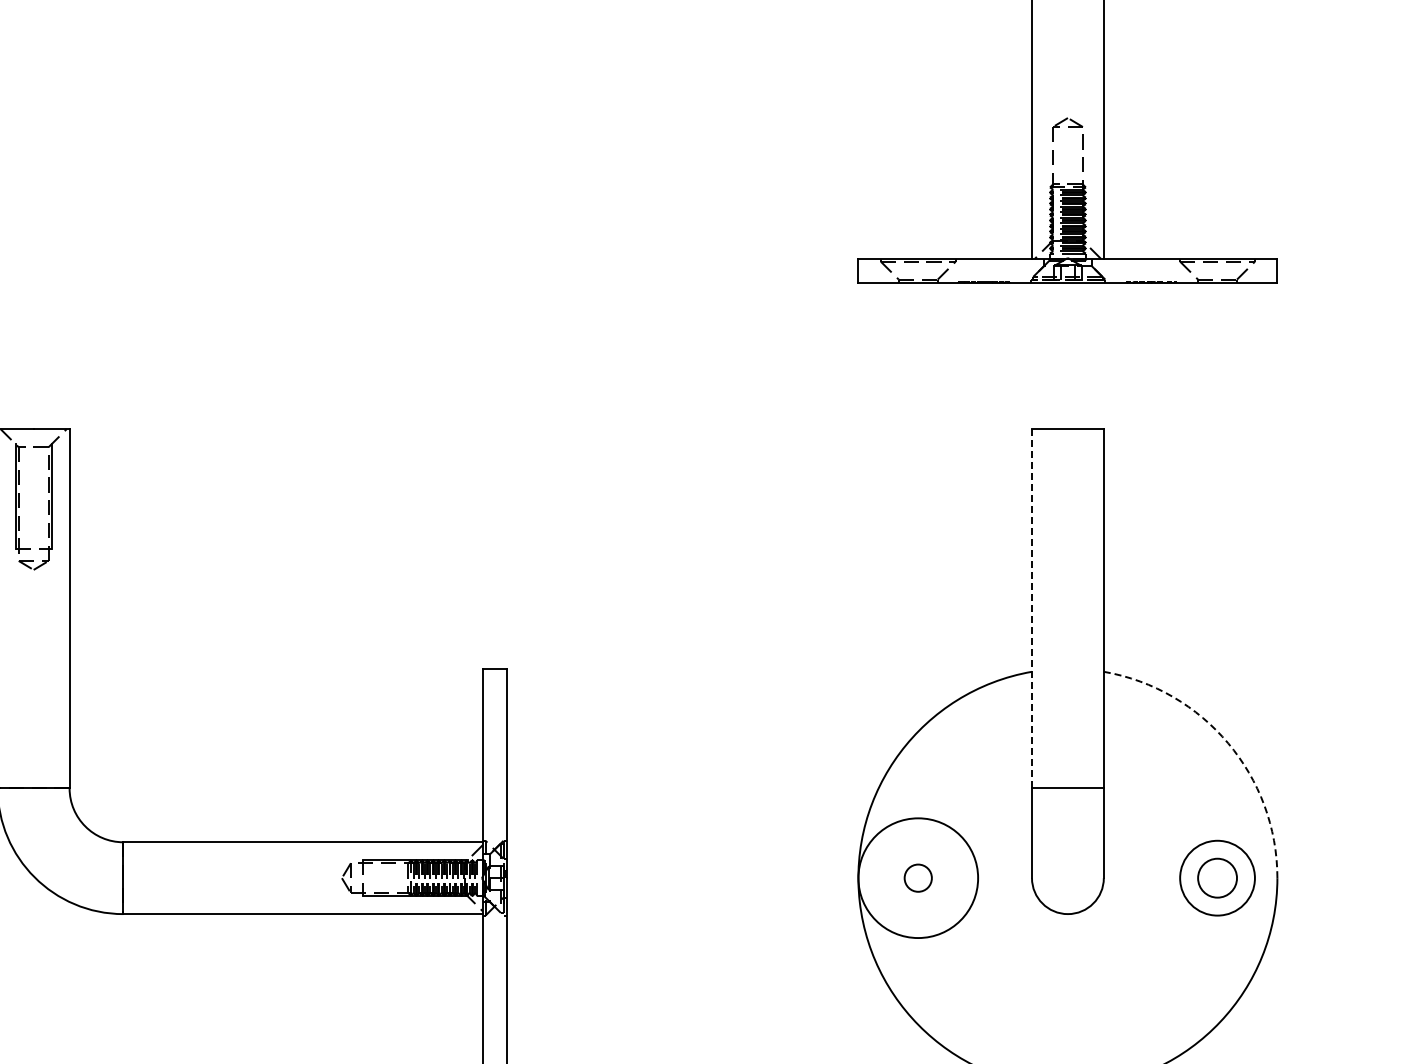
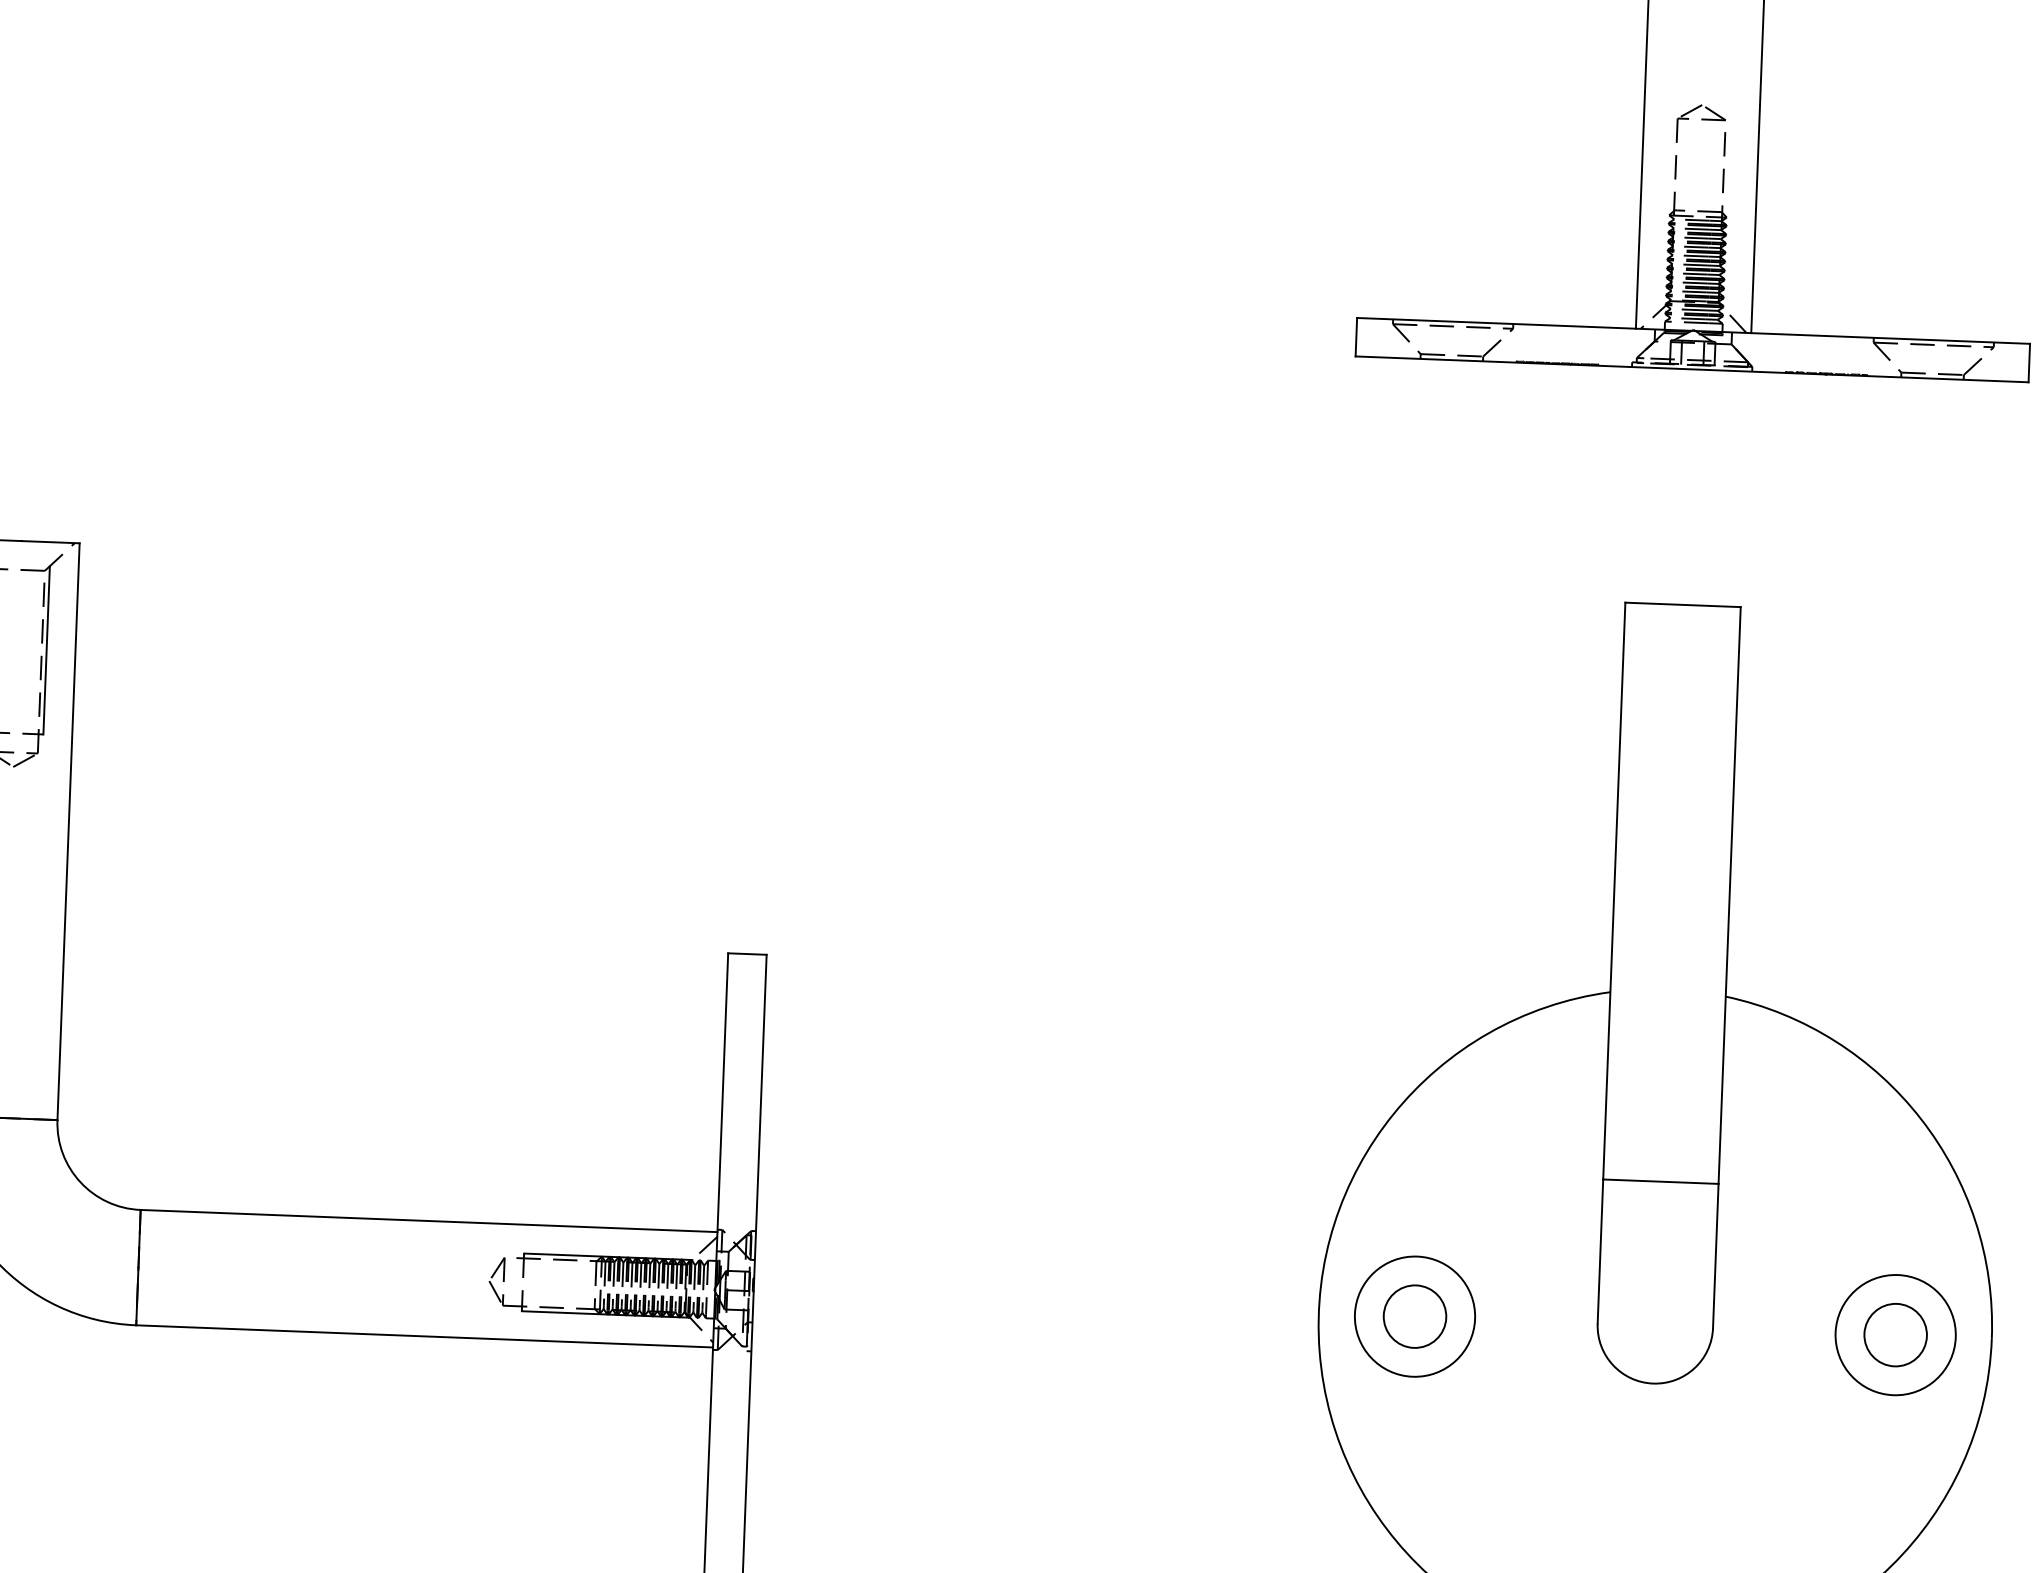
line: (1032, 608) -> (1615, 890), dashed -> solid
arc: (1228, 743) -> (1921, 1119), dashed -> solid
circle: (917, 877) -> (1413, 1315), size x0.62
circle: (917, 877) -> (1413, 1315), size x1.43

